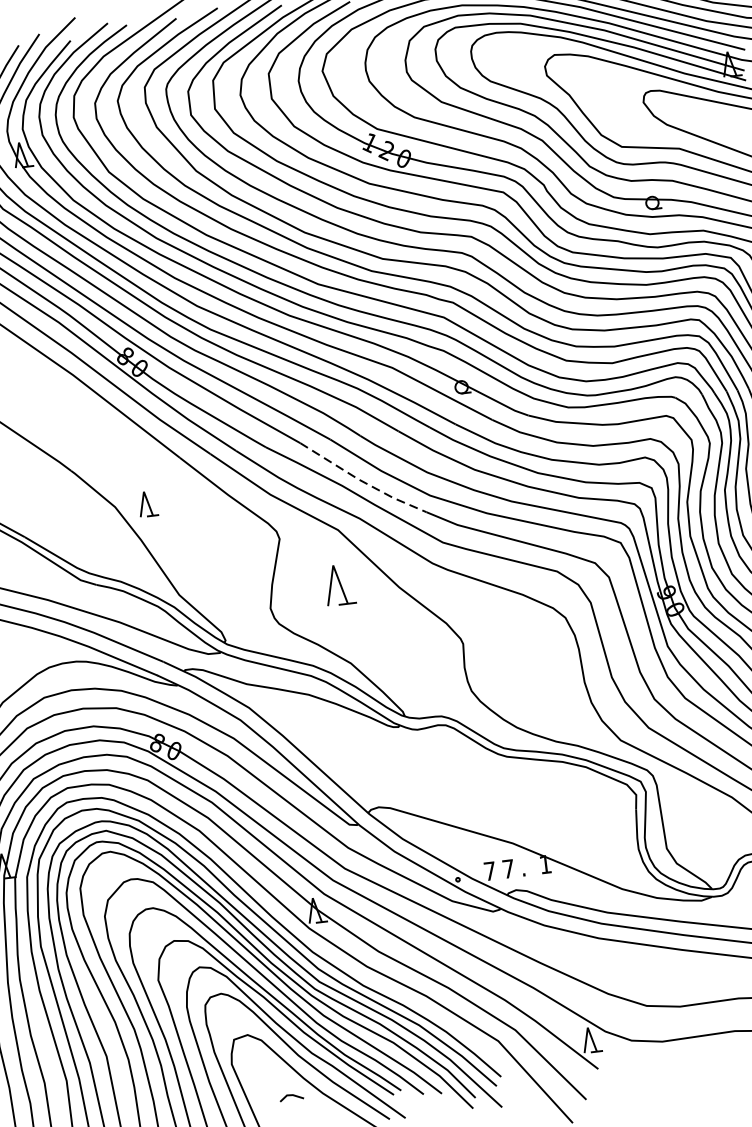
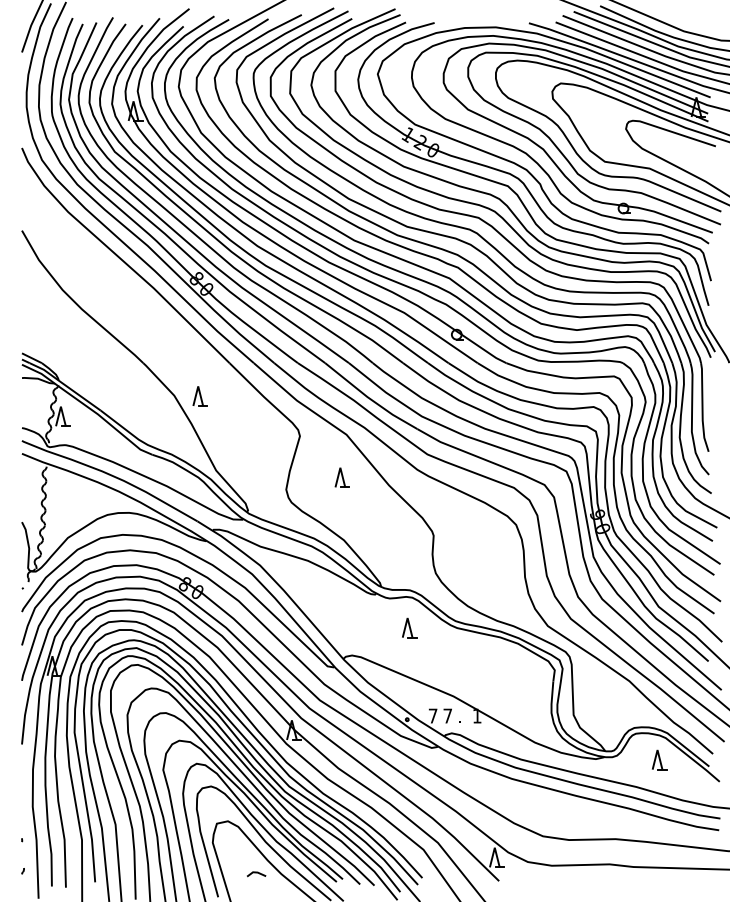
line: (361, 480) -> (369, 398), dashed -> solid
part: (338, 584) -> (341, 477), size x0.62
part: (446, 763) -> (409, 627), added

